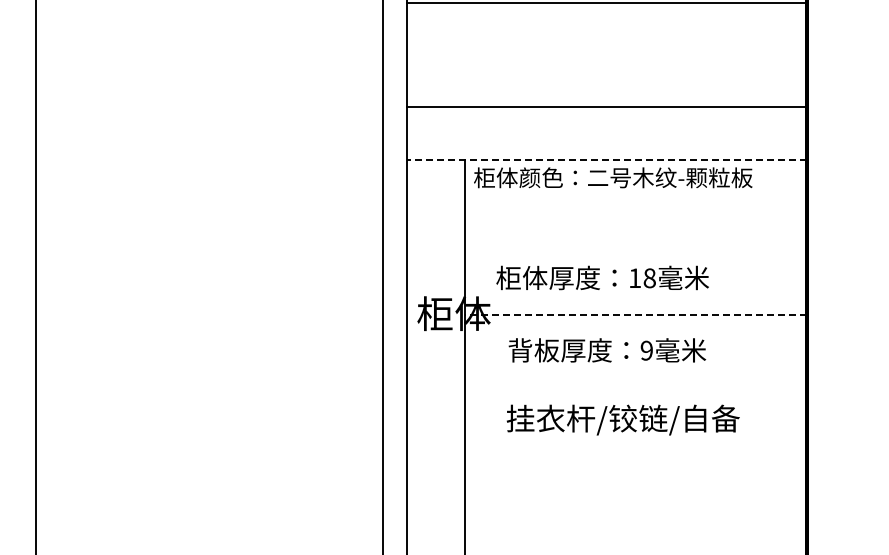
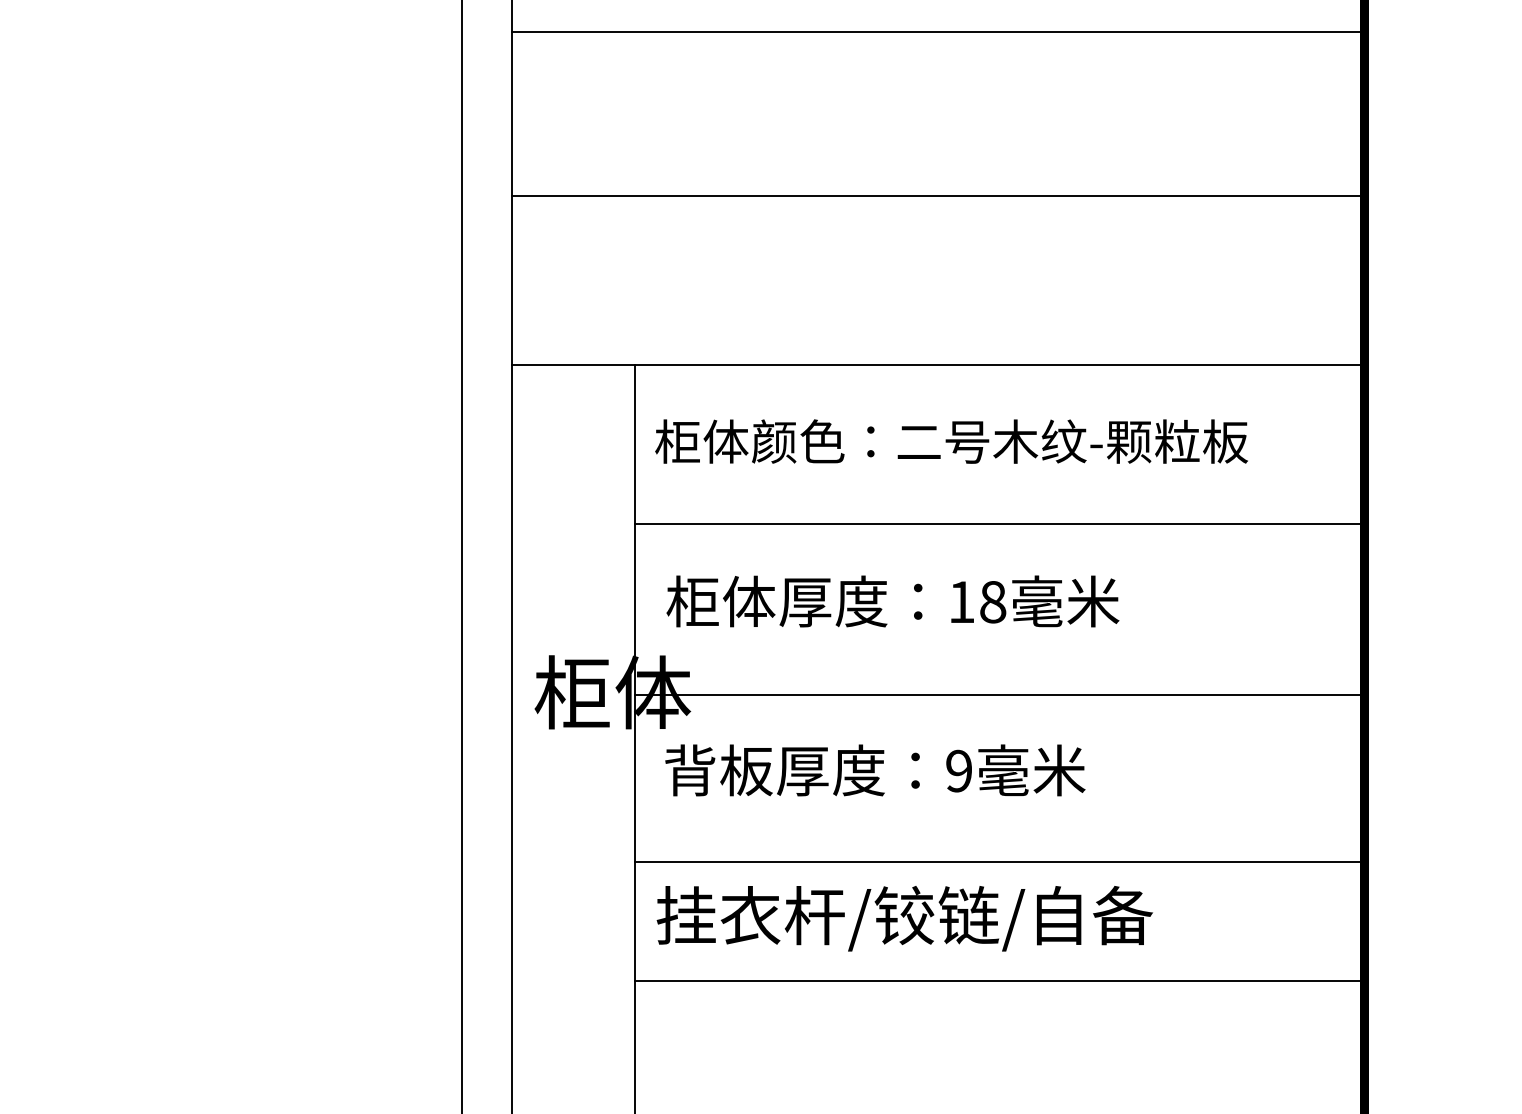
line: (606, 106) -> (937, 196), moved
line: (606, 159) -> (937, 364), dashed -> solid
text: (613, 177) -> (952, 440), moved
line: (635, 234) -> (998, 523), added
text: (602, 277) -> (892, 600), moved
line: (635, 314) -> (998, 694), dashed -> solid
text: (607, 350) -> (875, 770), moved
line: (635, 393) -> (998, 862), added
text: (622, 419) -> (903, 917), moved
line: (635, 449) -> (998, 981), added

